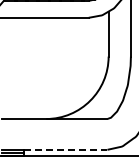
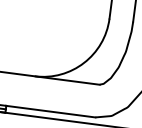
line: (65, 149) -> (50, 111), dashed -> solid

